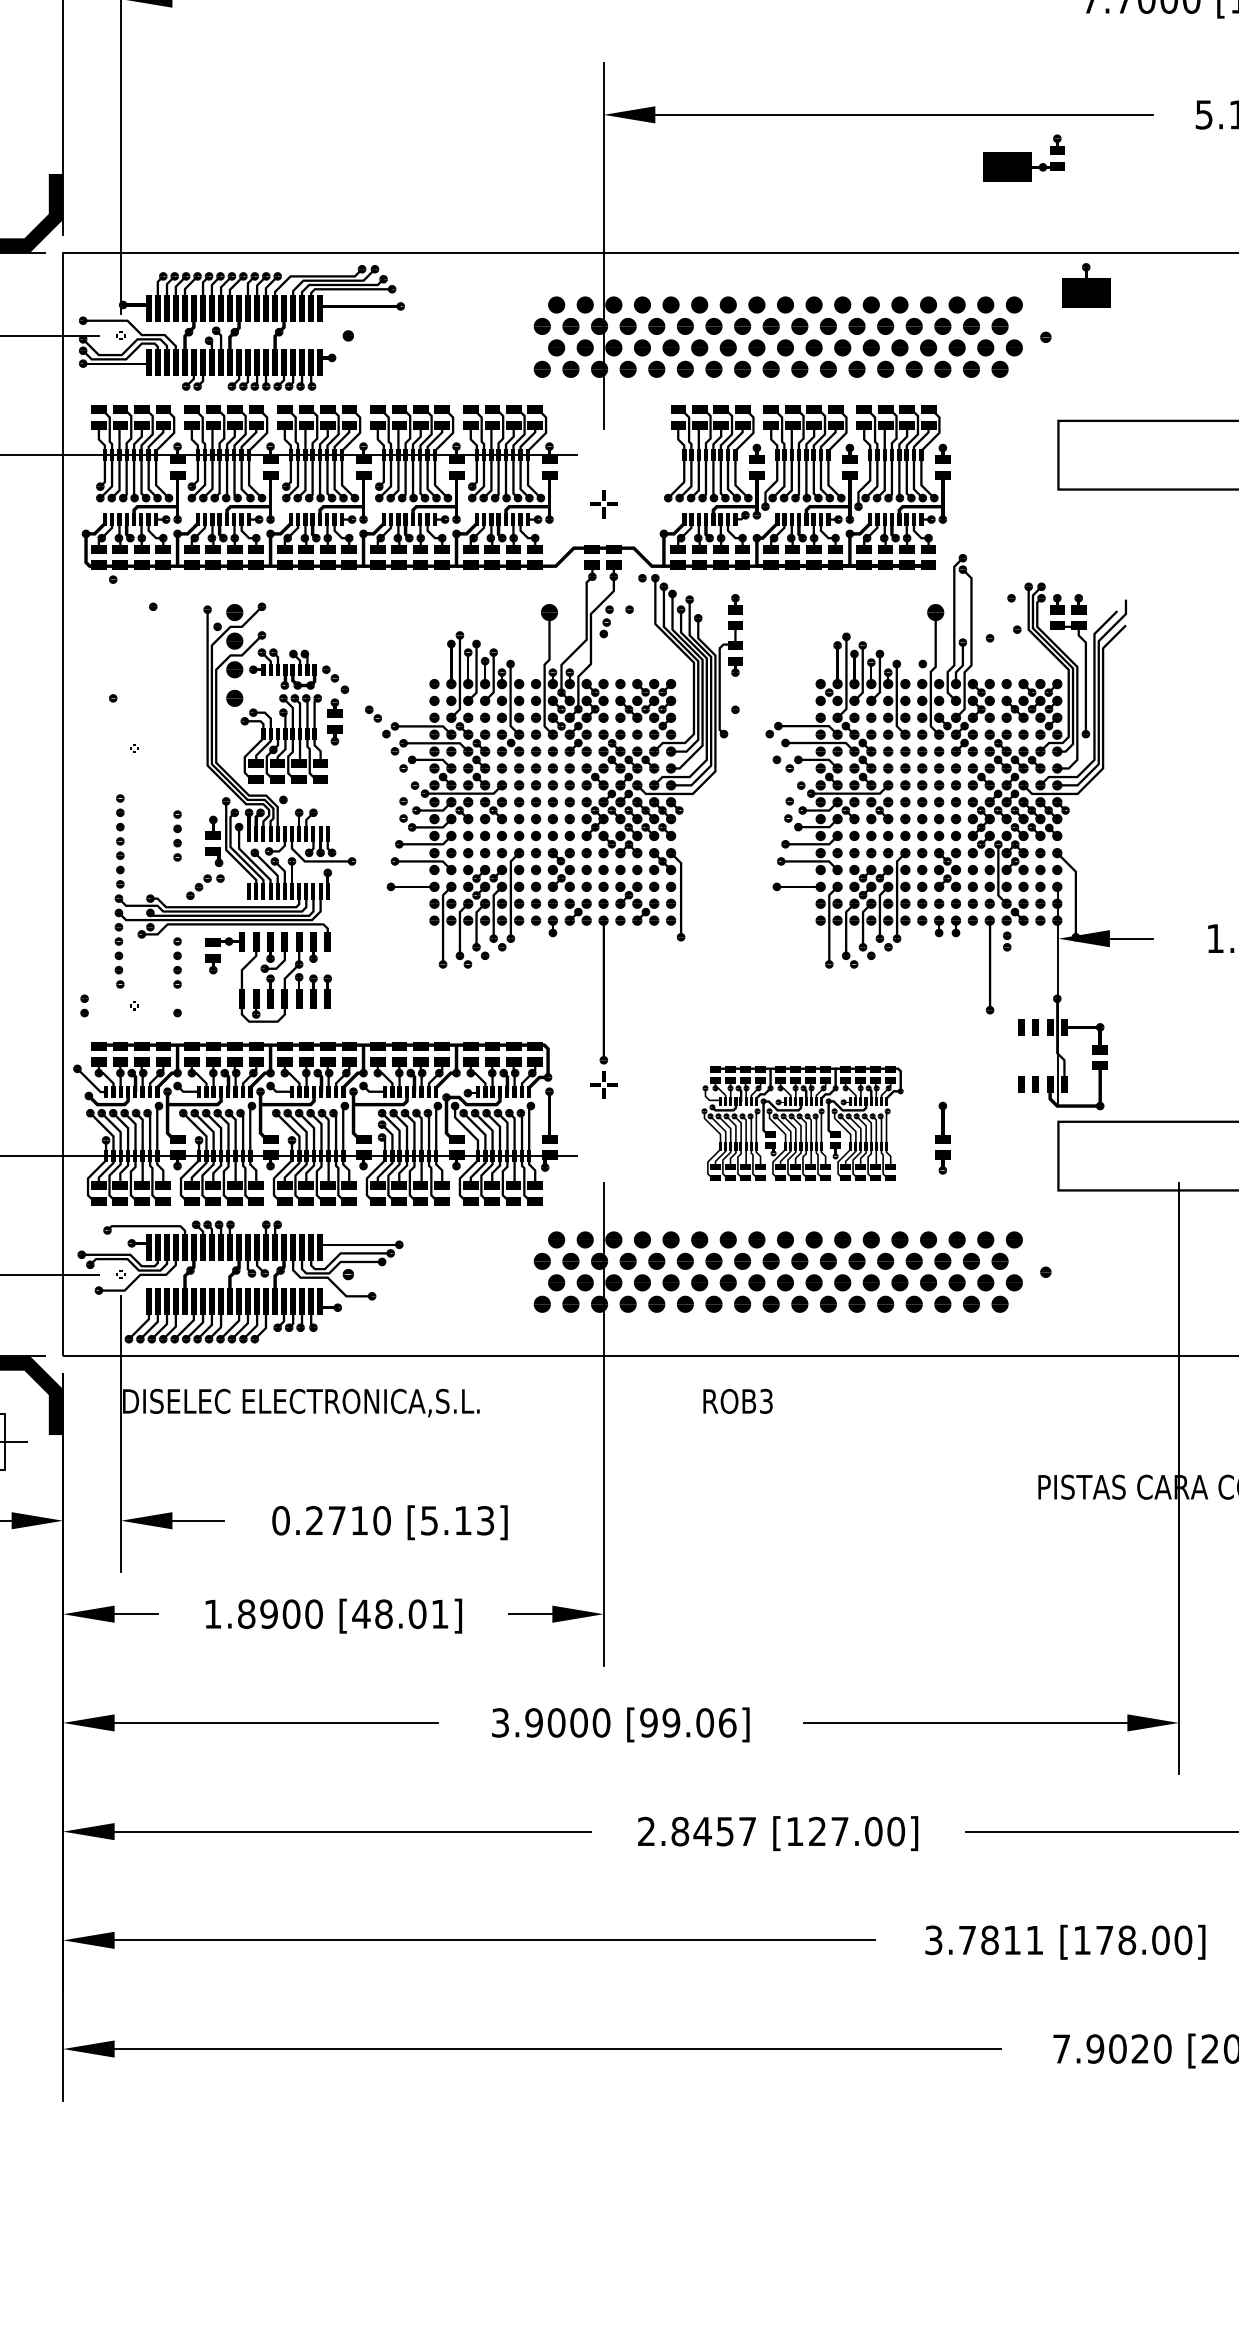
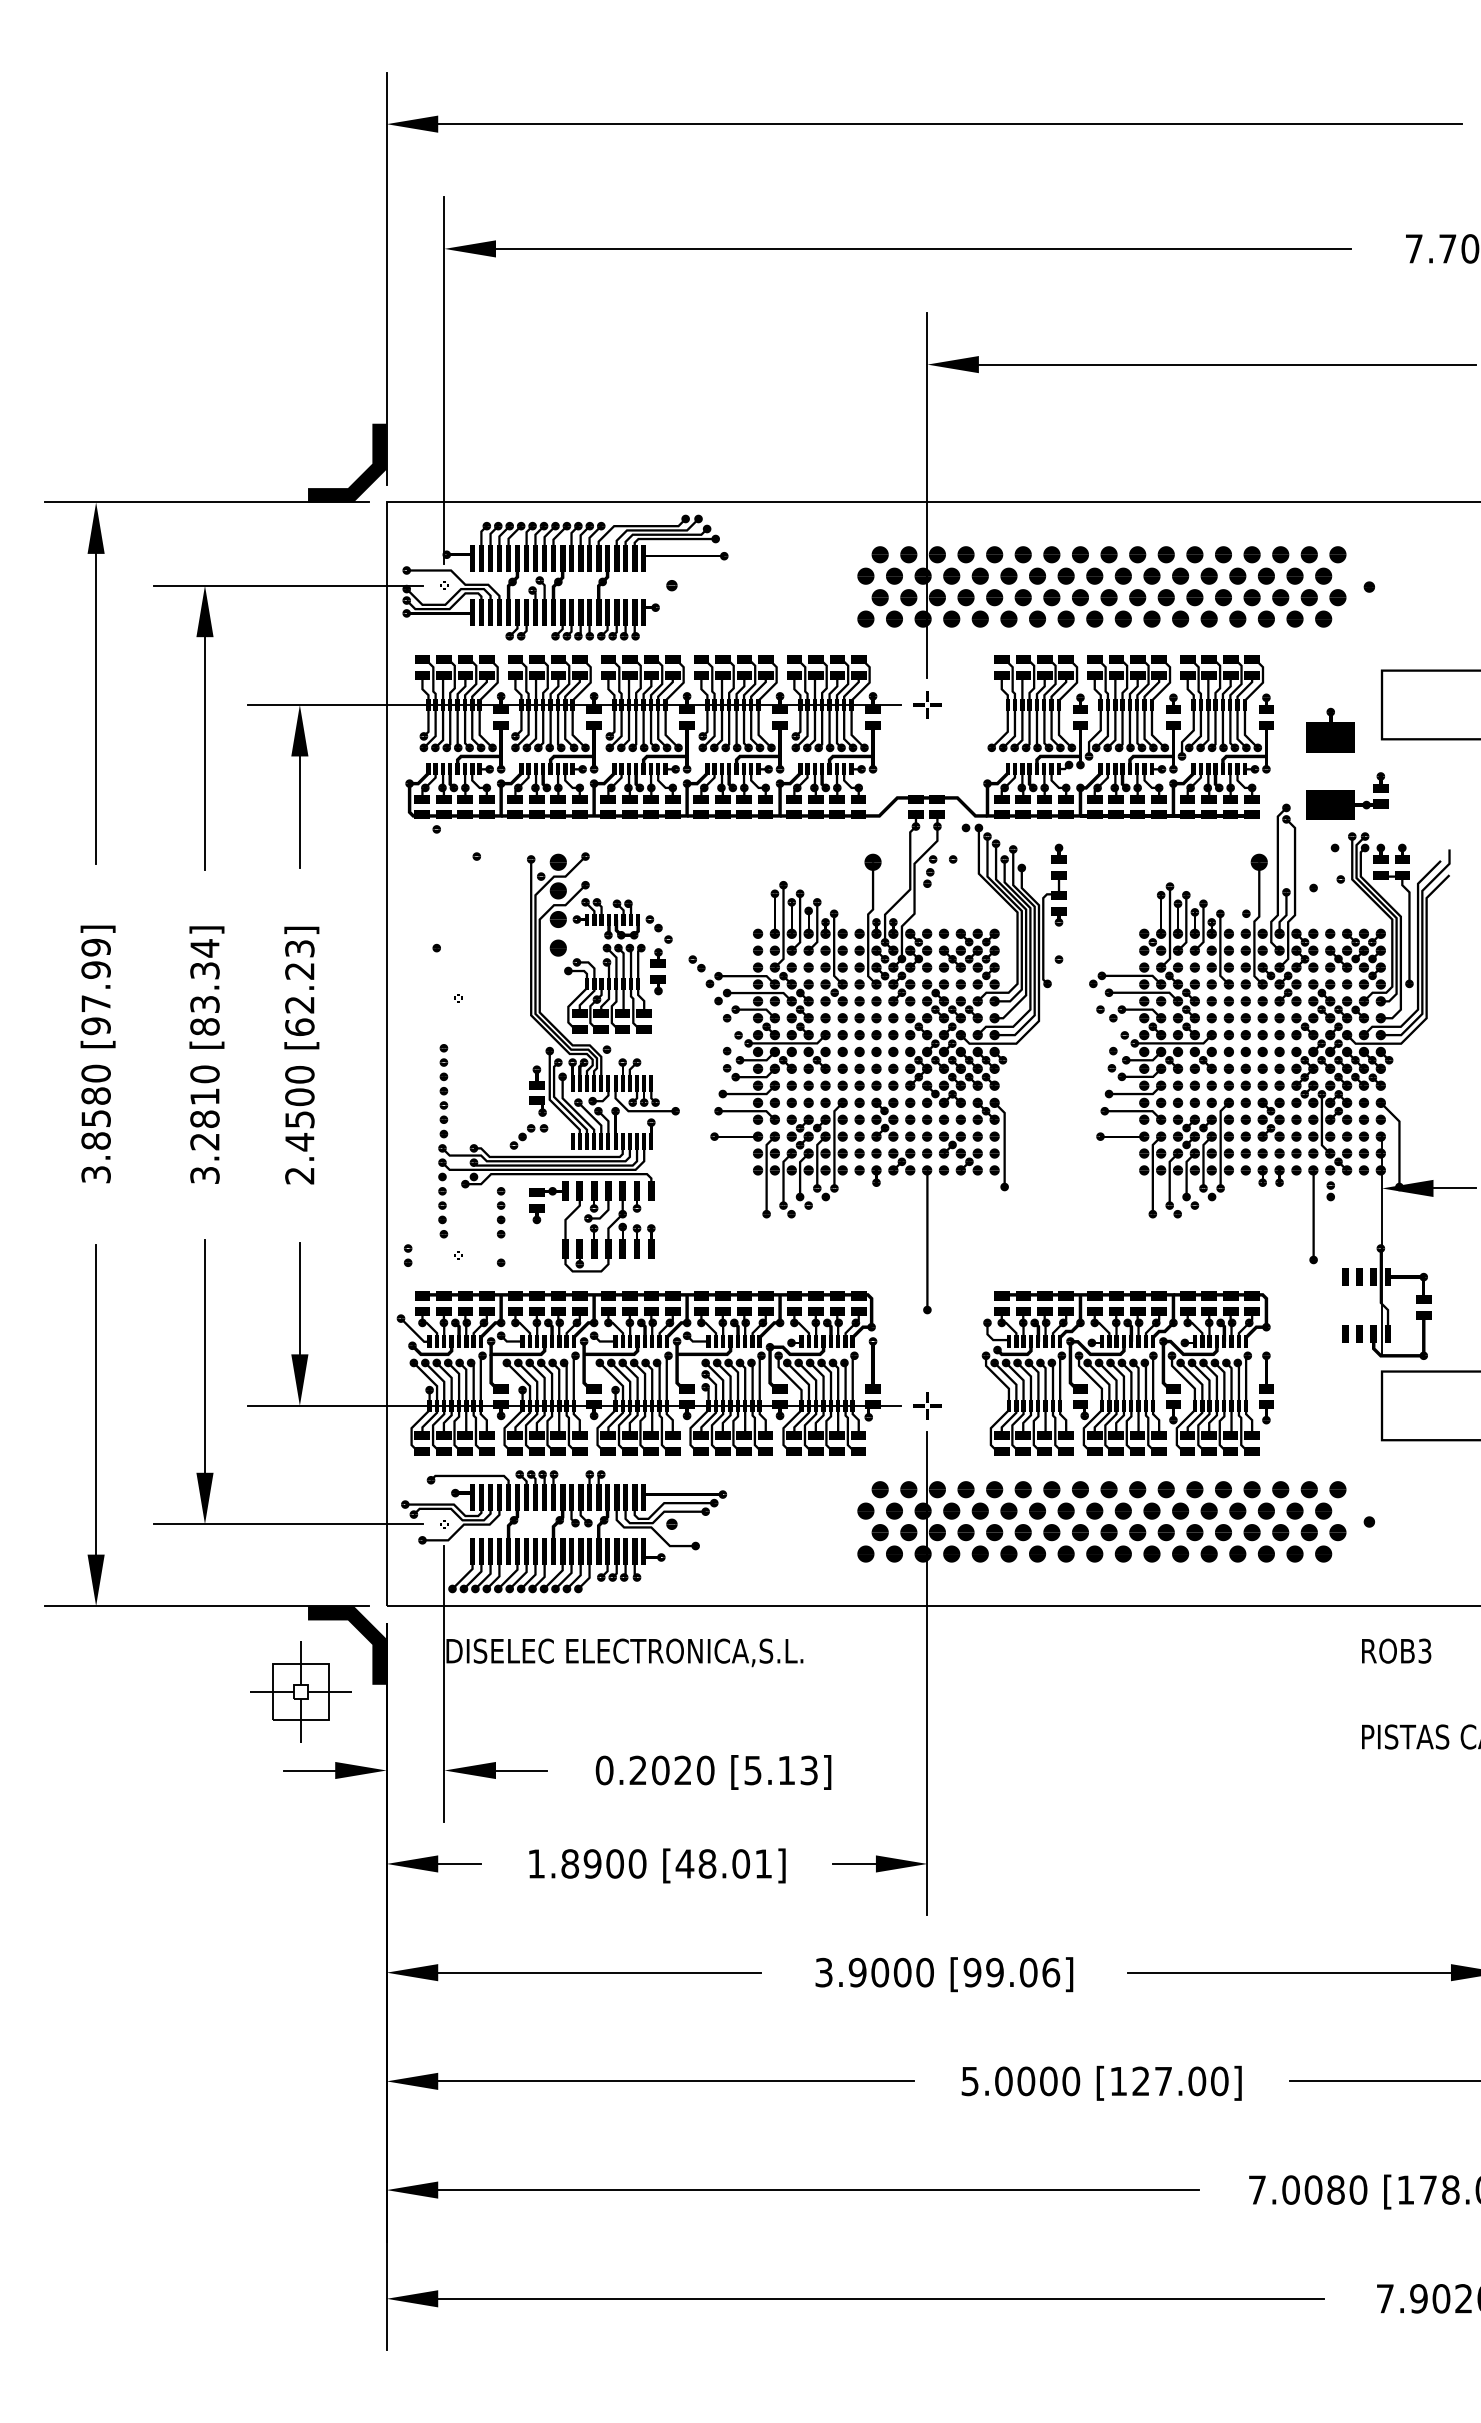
part: (1023, 157) -> (1347, 795), moved
part: (1085, 284) -> (1330, 729), moved
part: (603, 503) -> (927, 704), moved
part: (176, 835) -> (500, 1085), removed
part: (603, 1084) -> (927, 1405), moved
part: (801, 1123) -> (1125, 1373), size x1.43
text: (737, 1400) -> (1396, 1650), moved
text: (347, 1520) -> (671, 1770), 0.2710 -> 0.2020
text: (696, 1831) -> (1020, 2081), 2.8457 -> 5.0000
text: (984, 1939) -> (1308, 2189), 3.7811 -> 7.0080

